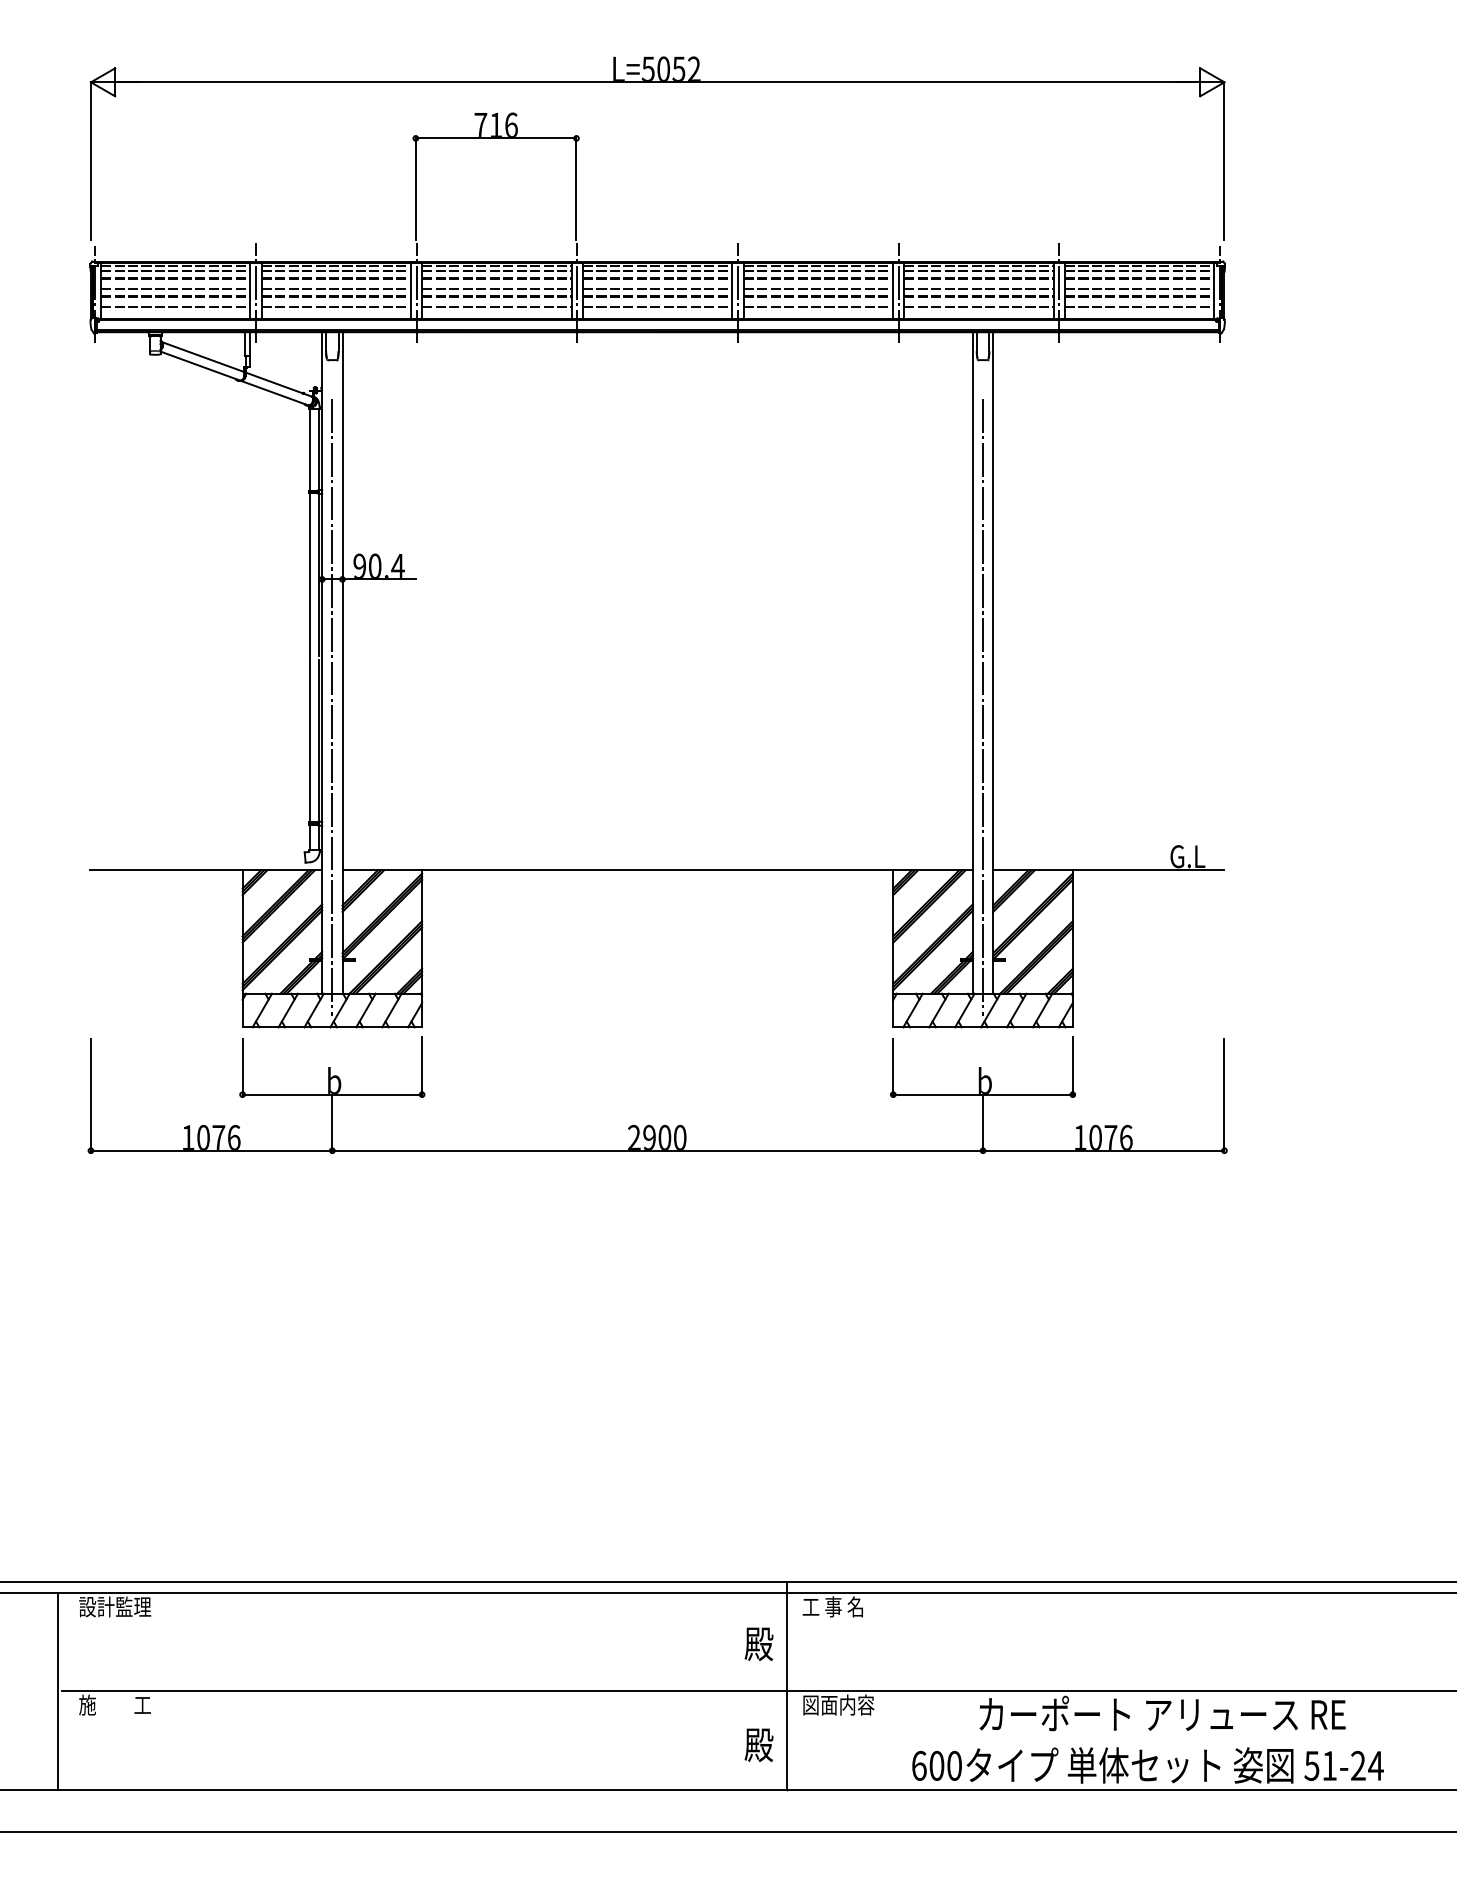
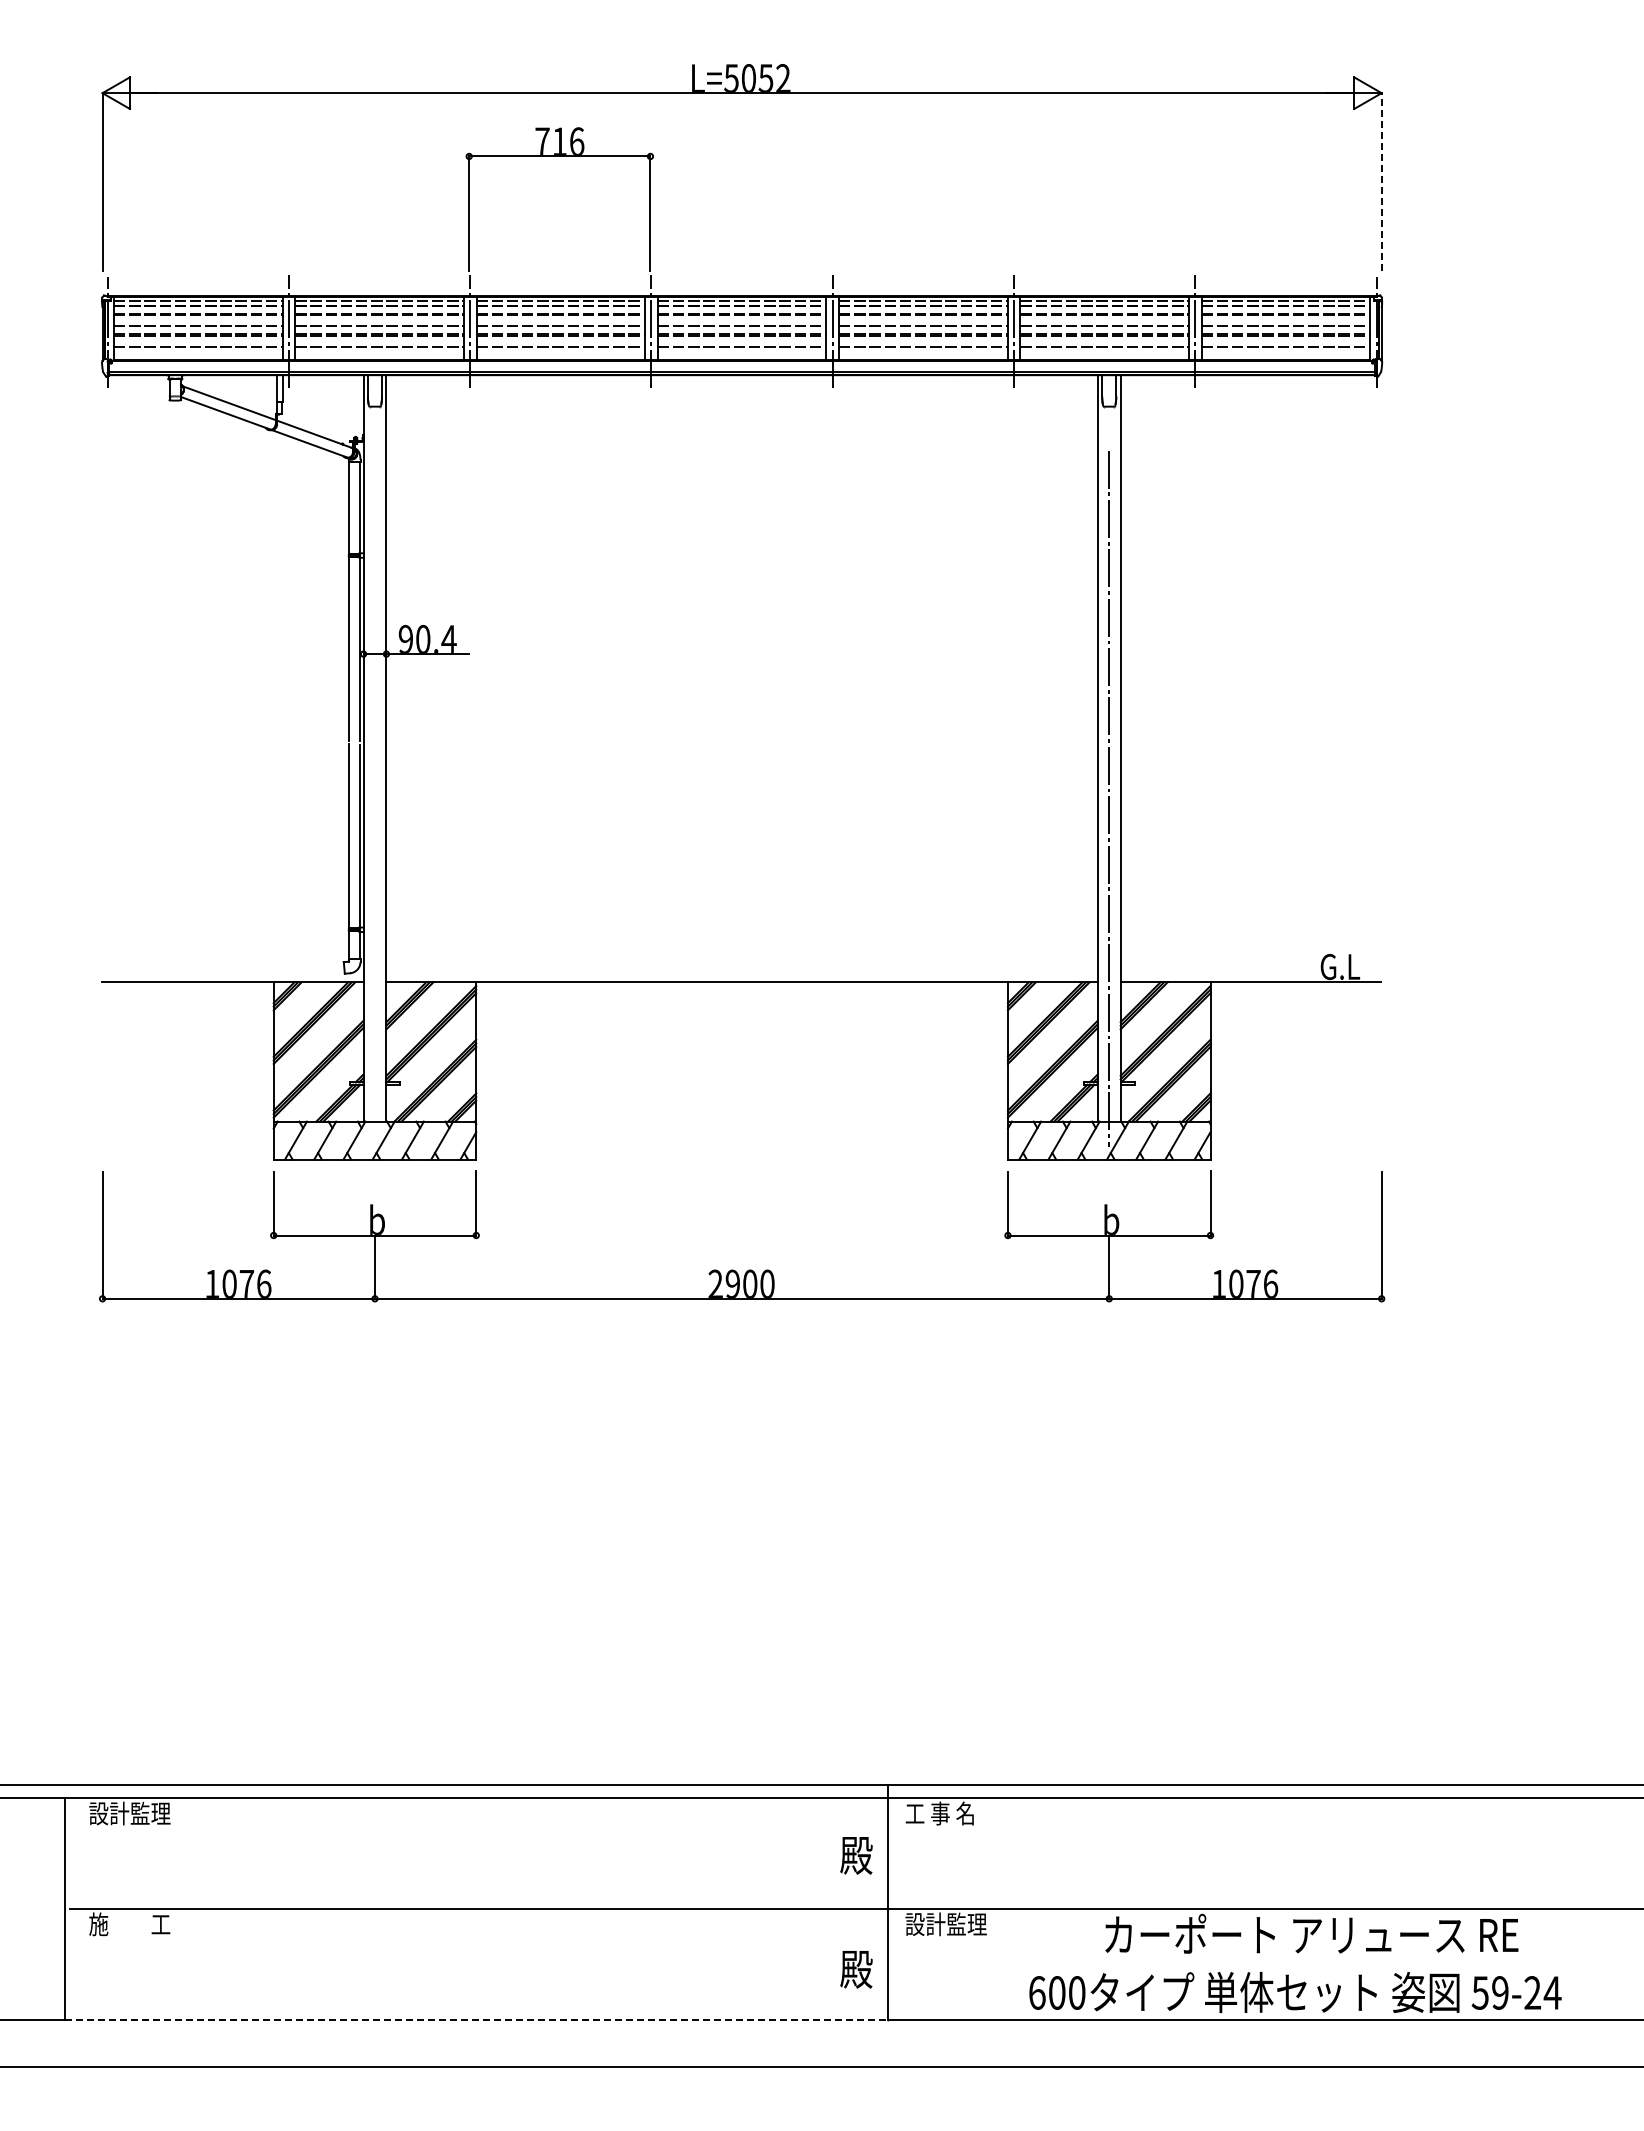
line: (1224, 160) -> (1381, 181), solid -> dashed
line: (331, 707) -> (374, 798), removed
text: (837, 1705) -> (945, 1924), 図面内容 -> 設計監理
text: (1329, 1765) -> (1500, 1992), 51-24 -> 59-24
line: (423, 1789) -> (477, 2019), solid -> dashed

